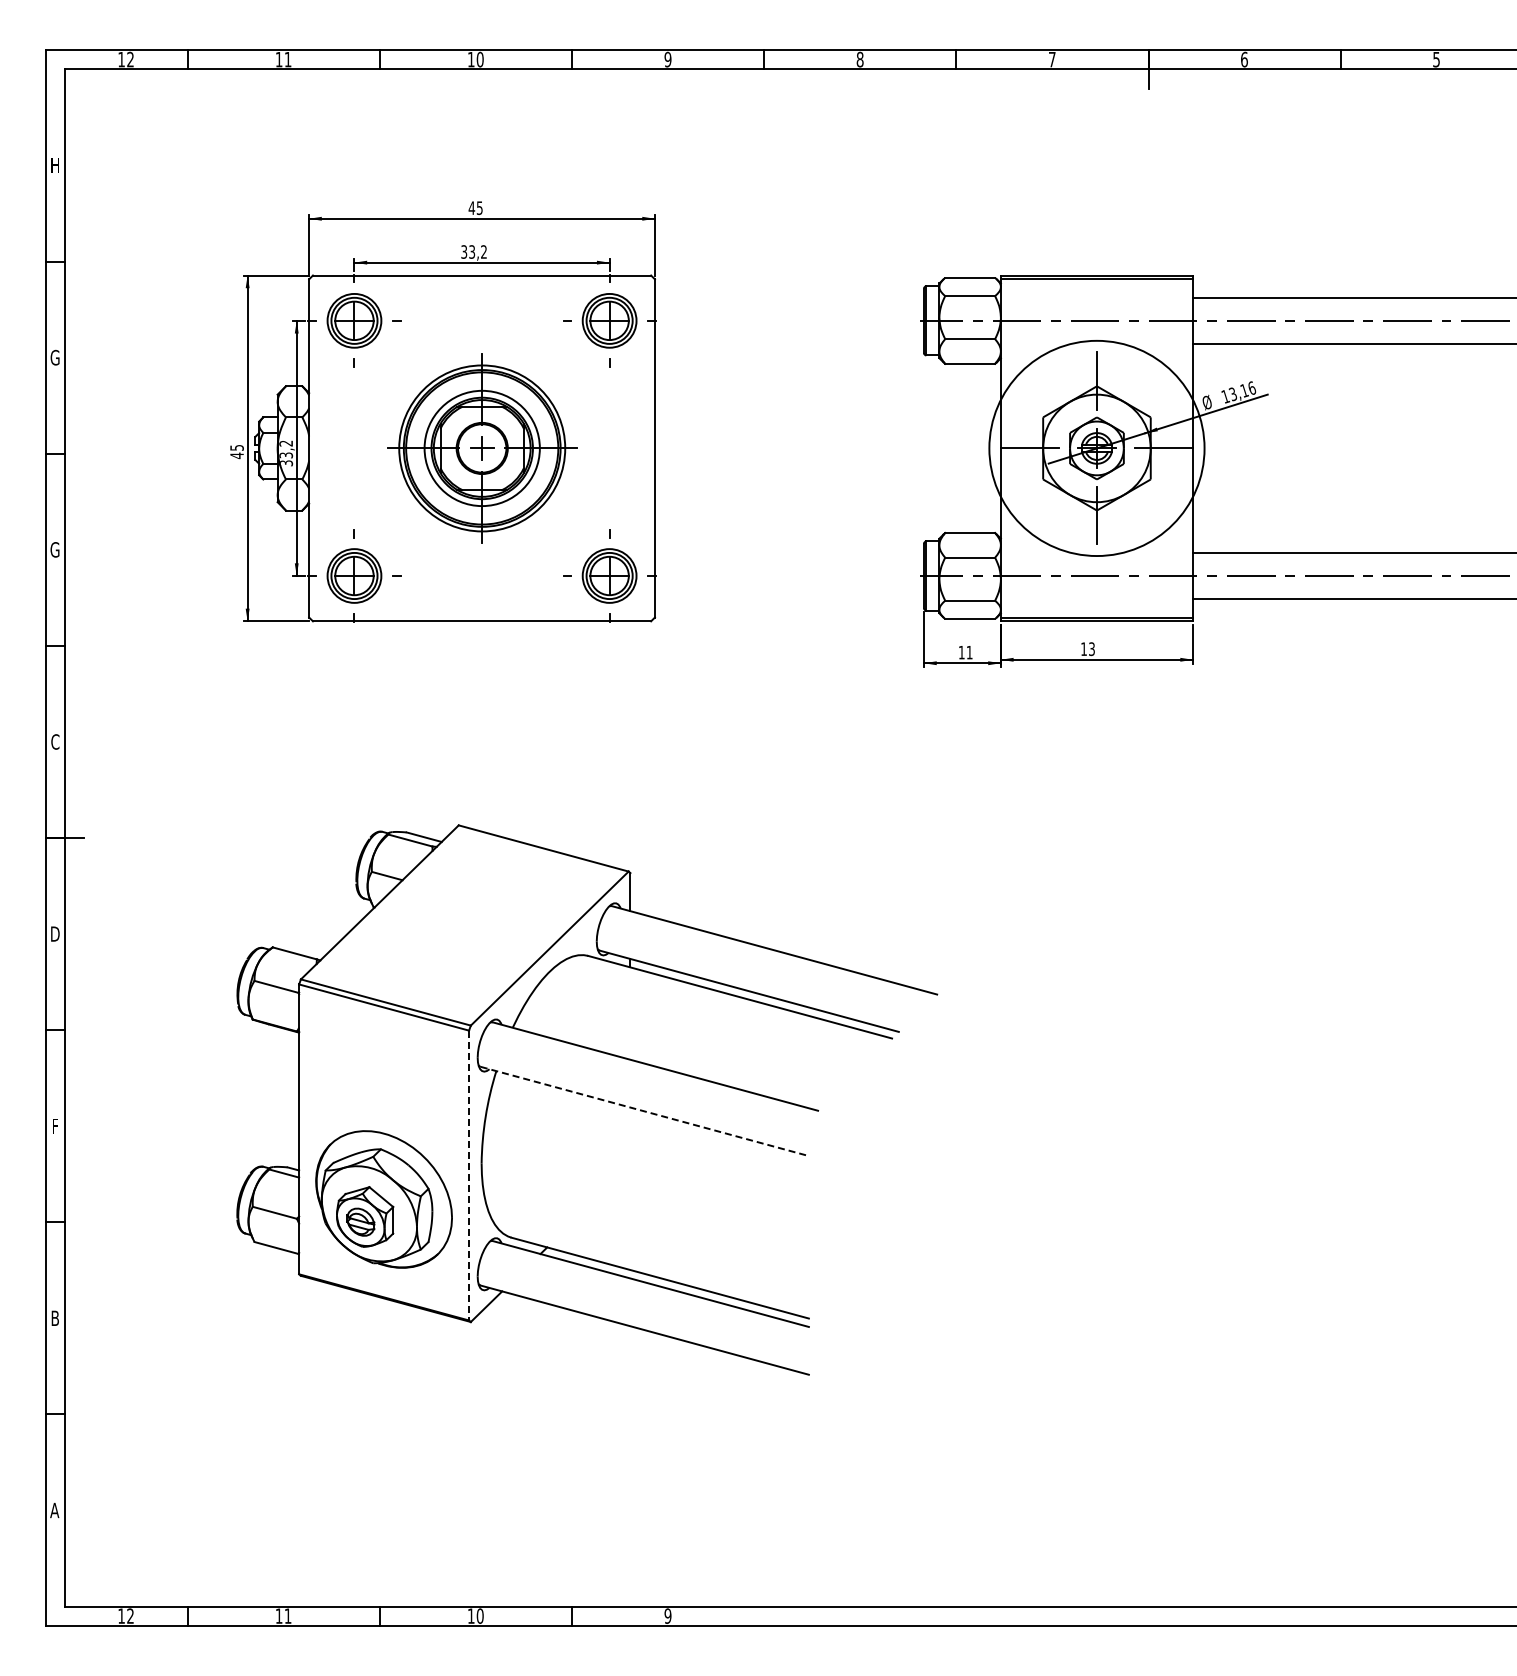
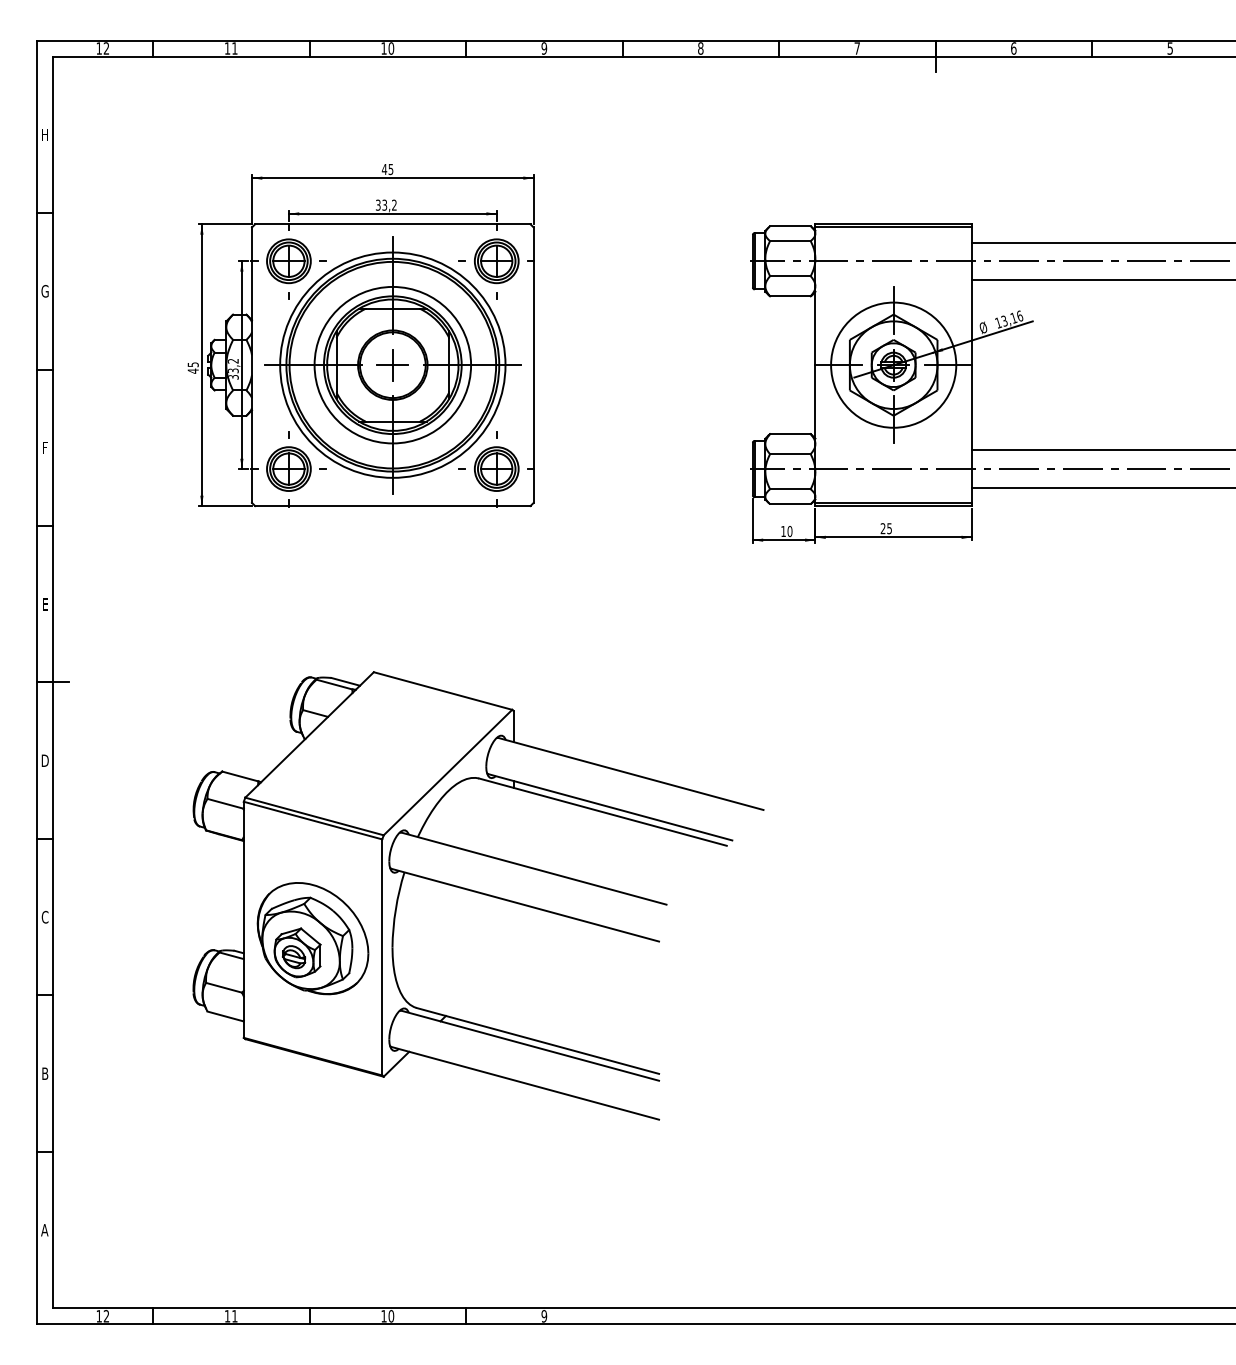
part: (482, 448) -> (393, 365), size x1.67
circle: (1096, 448) -> (893, 365), size x0.71
text: (54, 549) -> (44, 447), G -> F
text: (1087, 648) -> (885, 528), 13 -> 25
text: (969, 652) -> (789, 531), 11 -> 10
text: (55, 741) -> (45, 603), C -> E
line: (645, 1111) -> (525, 905), dashed -> solid
text: (55, 1126) -> (45, 917), F -> C
line: (469, 1175) -> (382, 957), dashed -> solid
part: (383, 1199) -> (312, 938), moved

